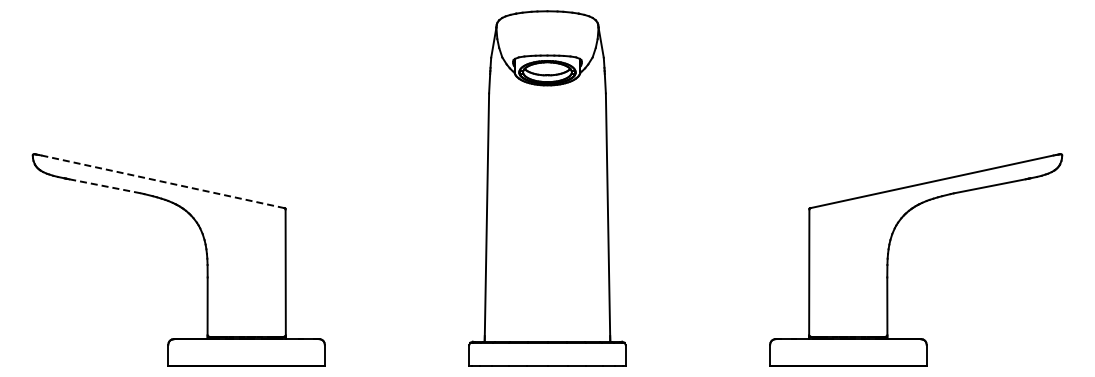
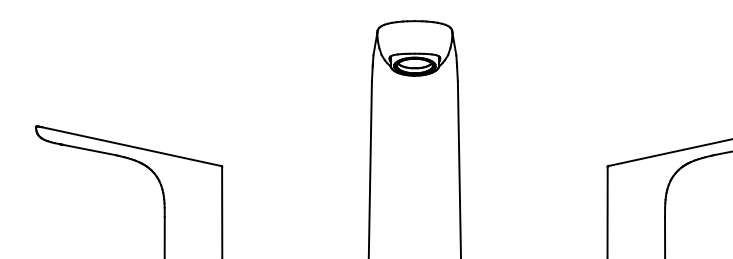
line: (163, 181) -> (132, 146), dashed -> solid
line: (105, 186) -> (89, 150), dashed -> solid

